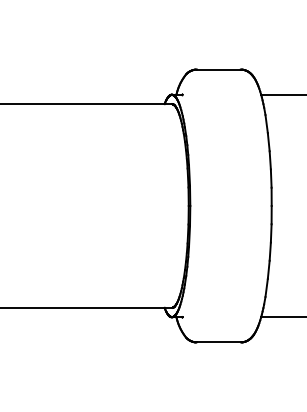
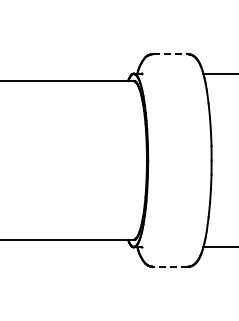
line: (218, 69) -> (170, 54), solid -> dashed
line: (217, 342) -> (169, 266), solid -> dashed

